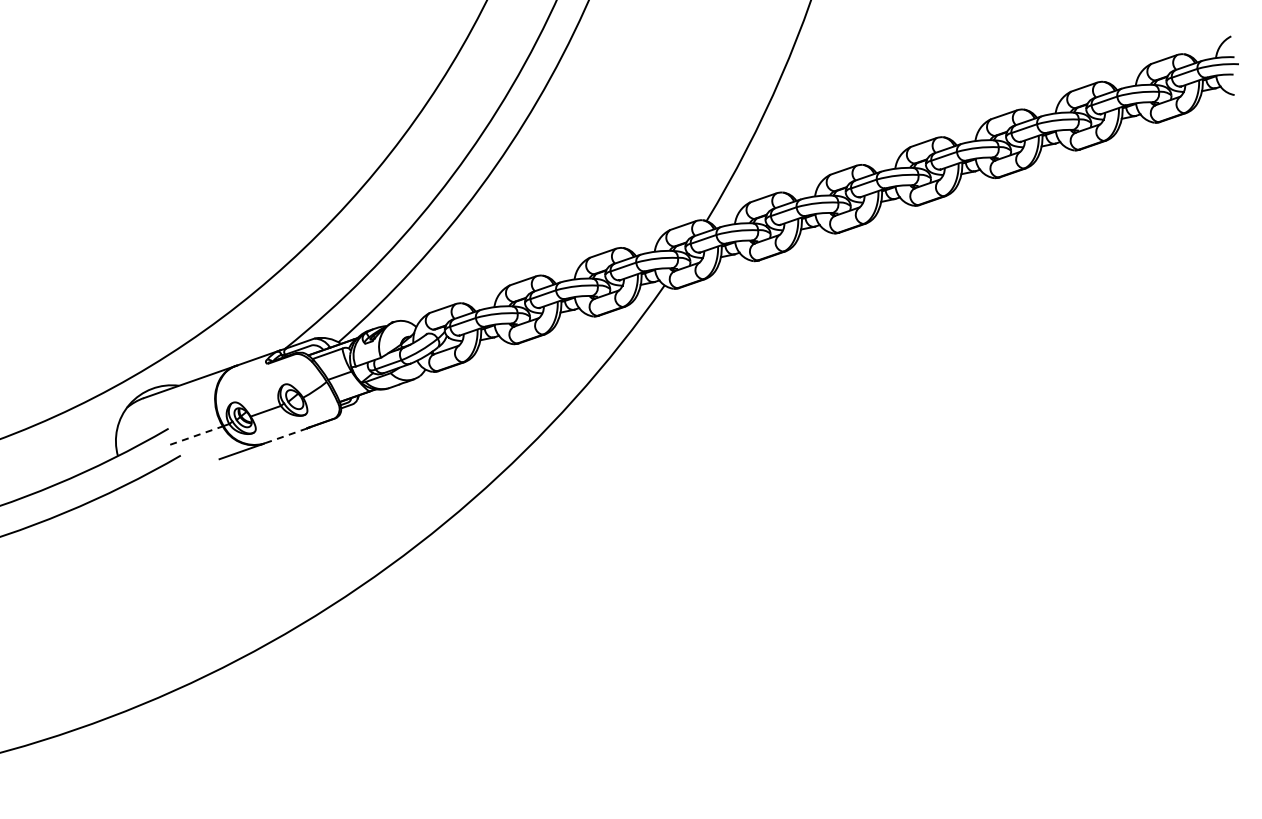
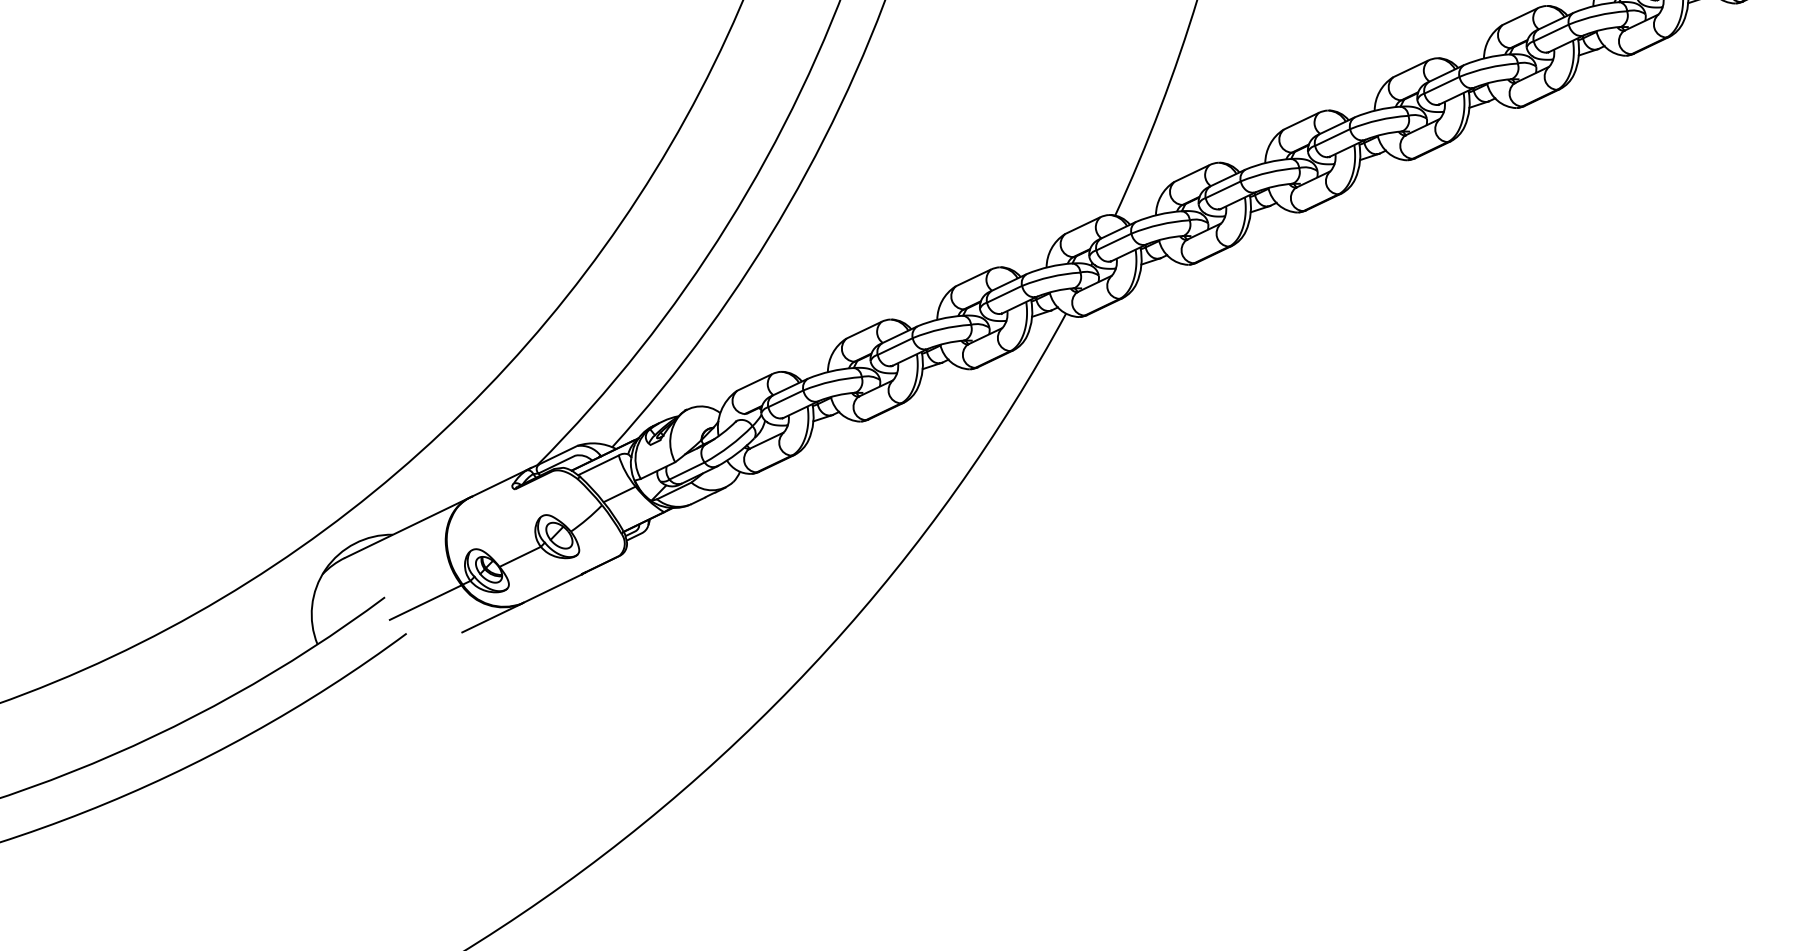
line: (196, 435) -> (425, 602), dashed -> solid
line: (284, 436) -> (550, 589), dashed -> solid

